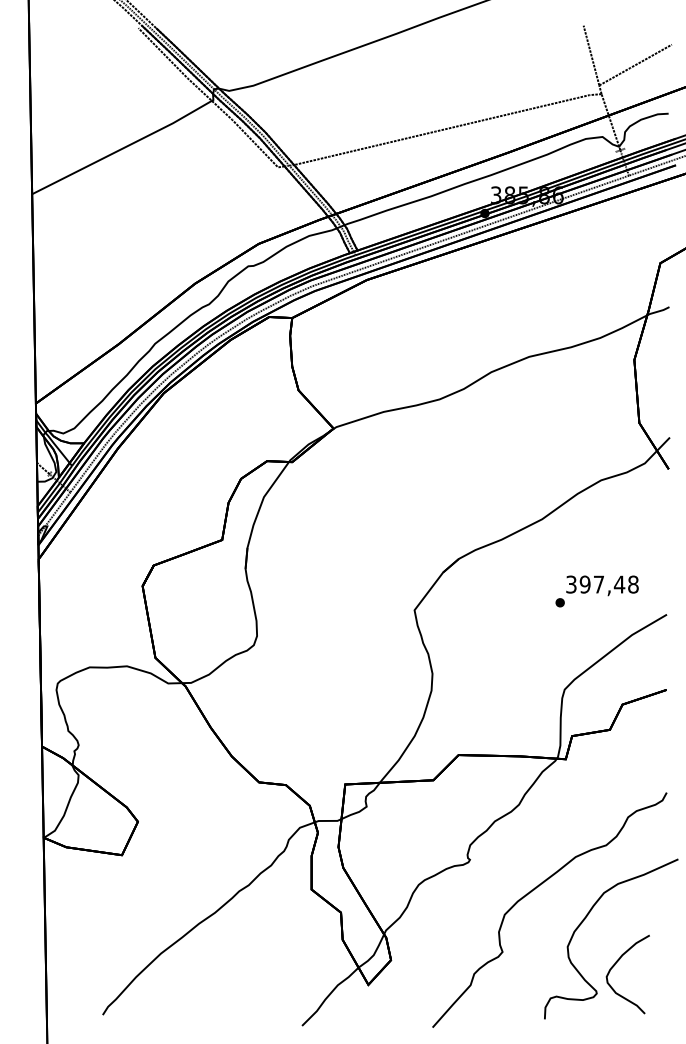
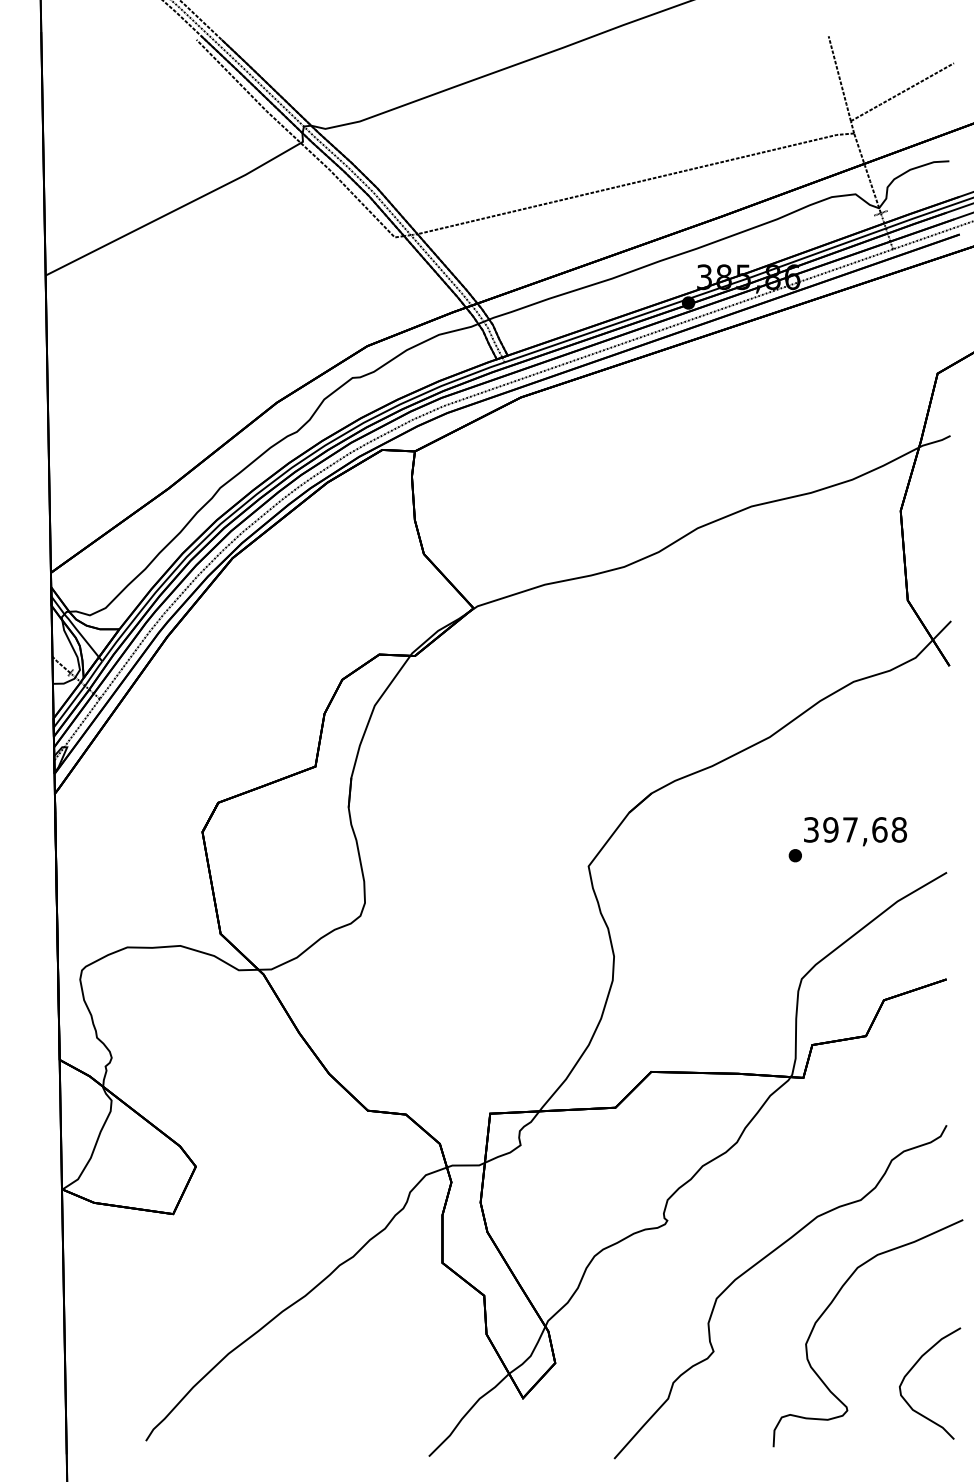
text: (619, 584) -> (879, 829), 397,48 -> 397,68
part: (615, 965) -> (912, 1370), moved

